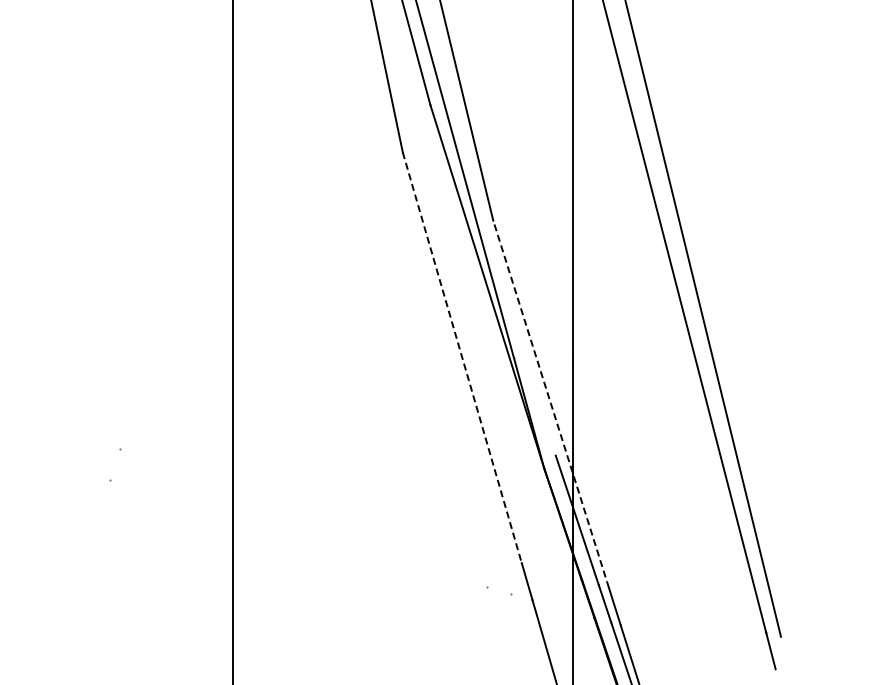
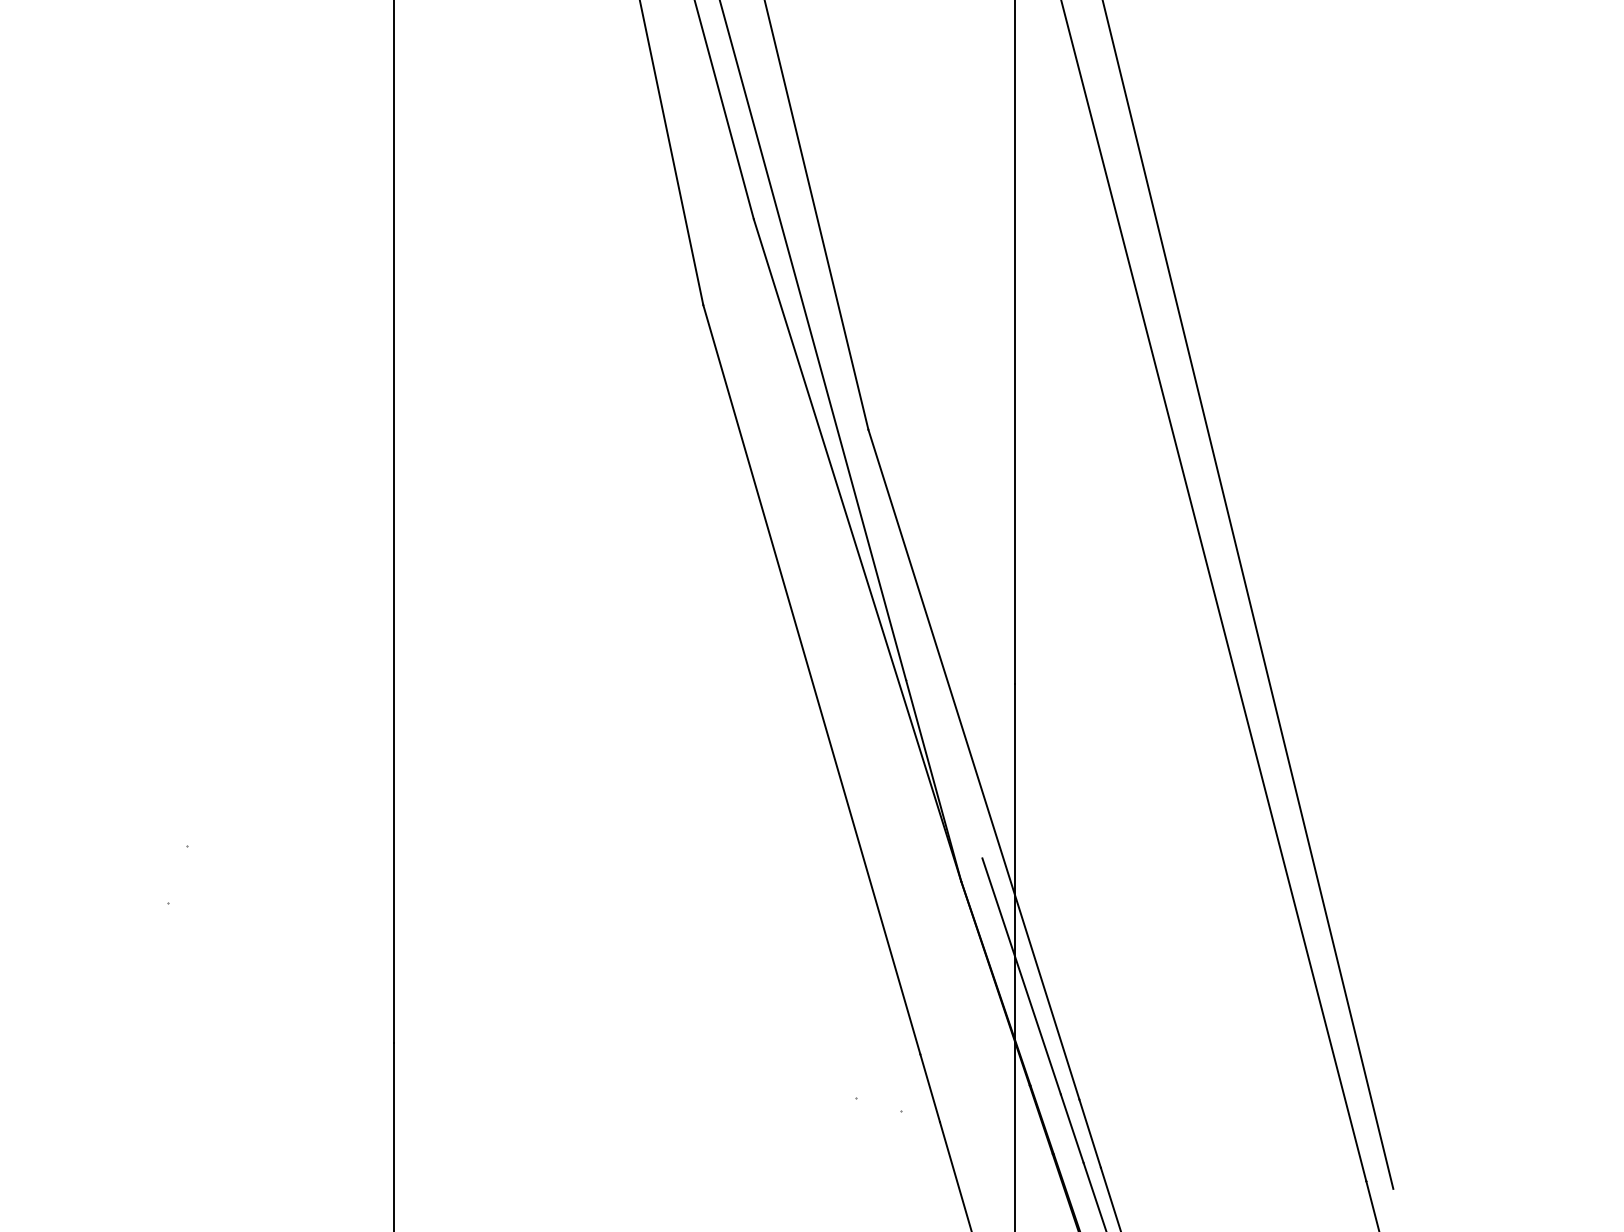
line: (462, 357) -> (812, 679), dashed -> solid
line: (550, 403) -> (972, 763), dashed -> solid

